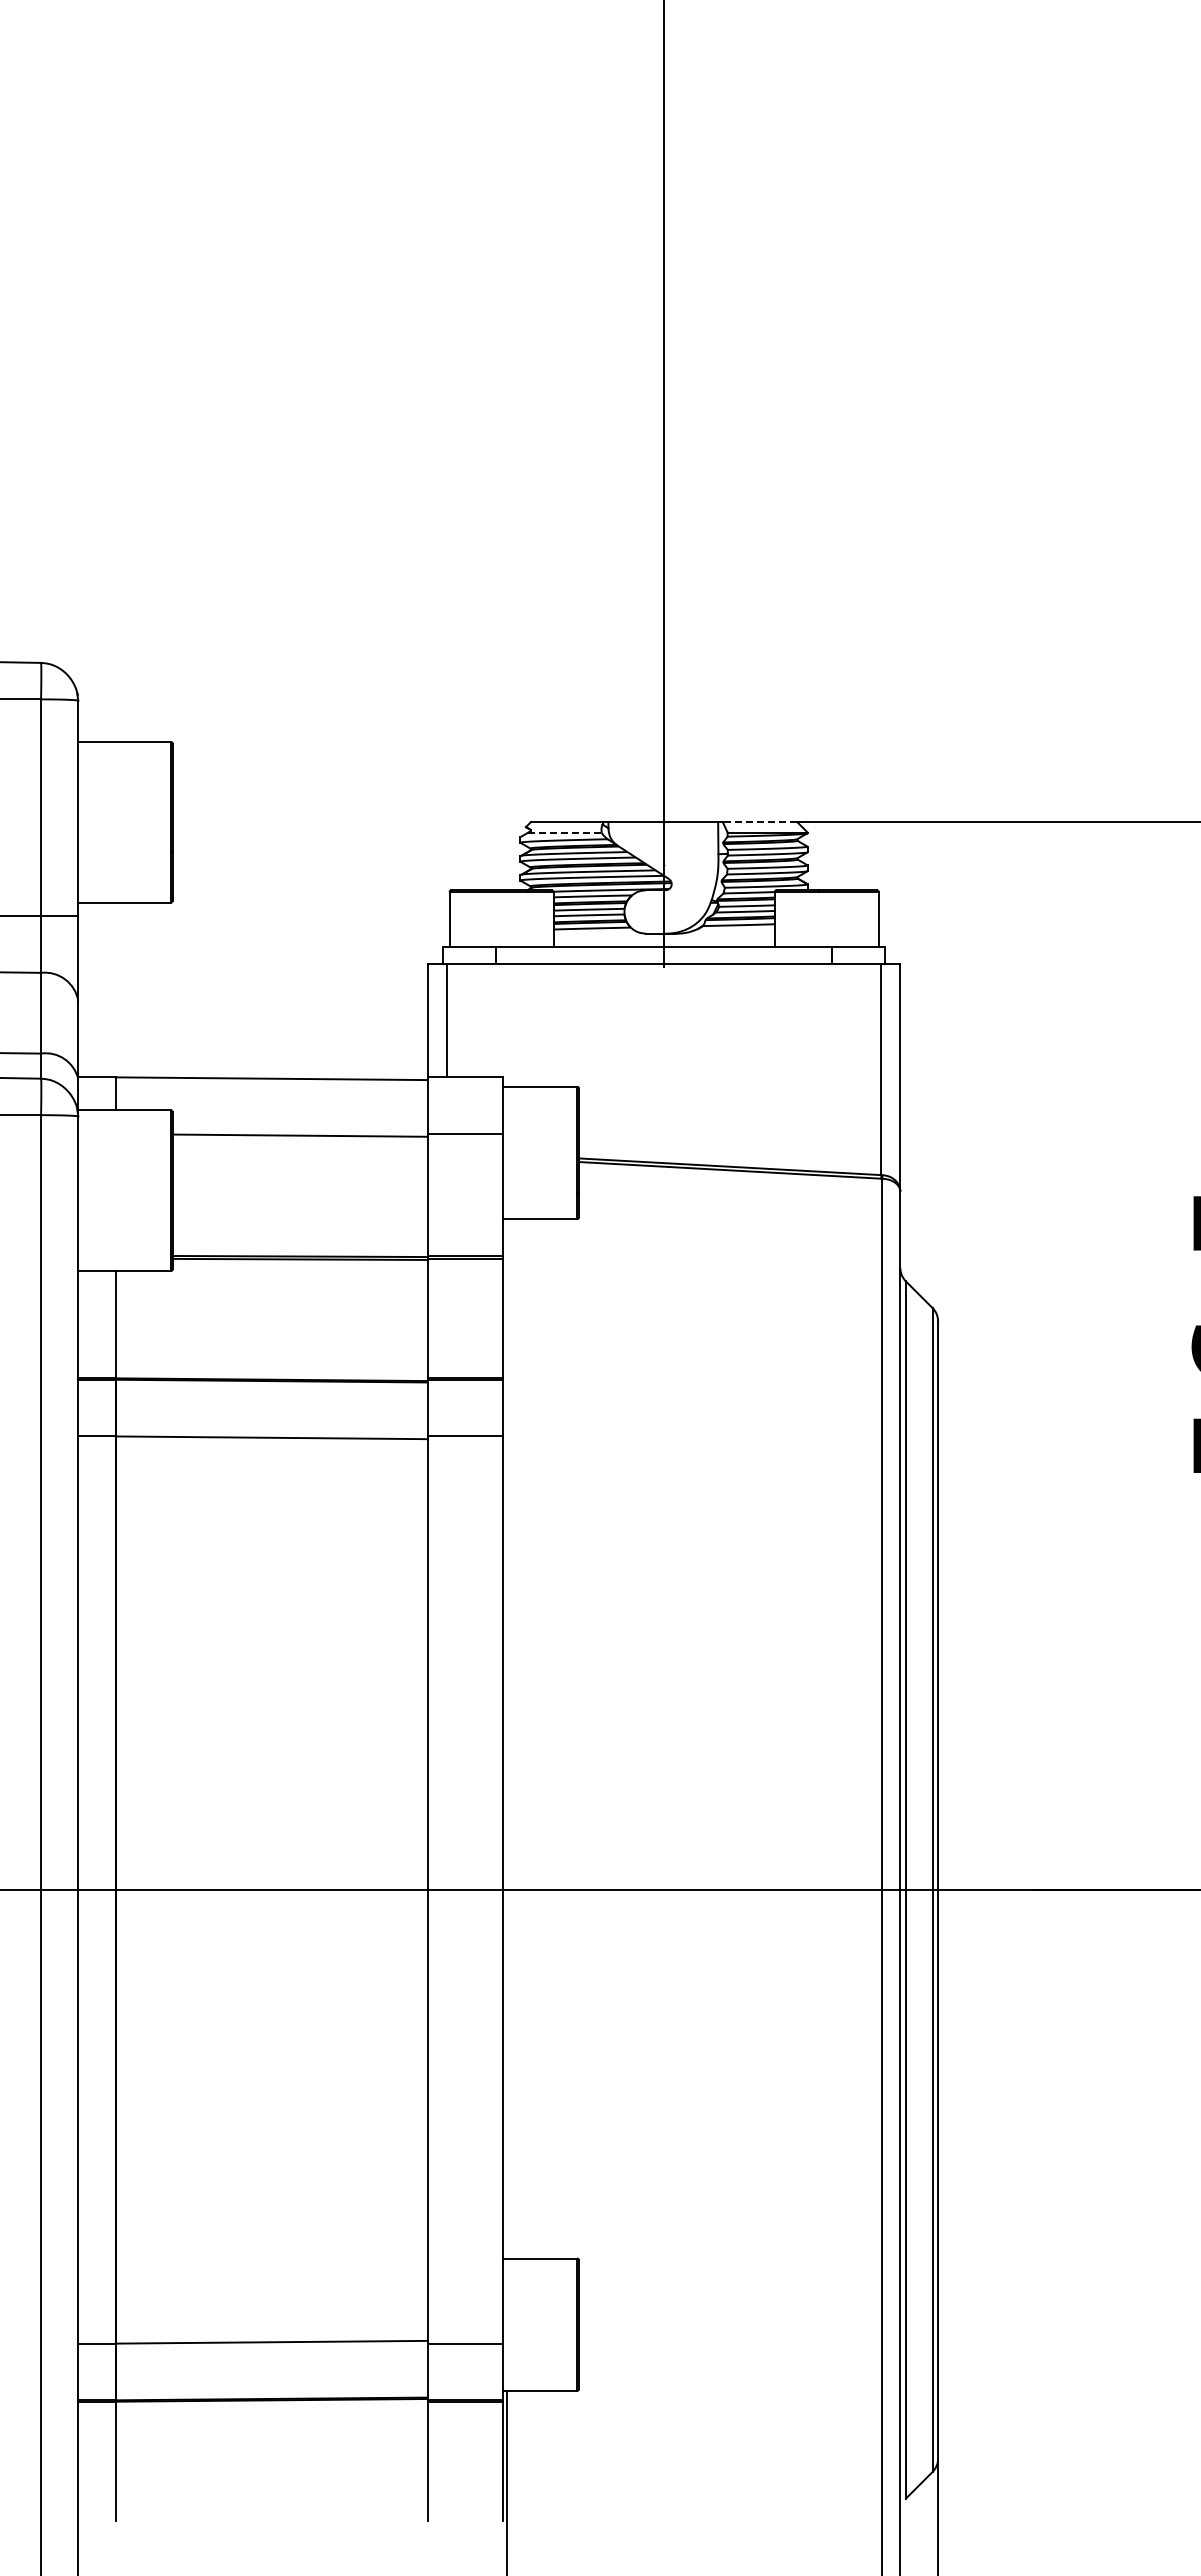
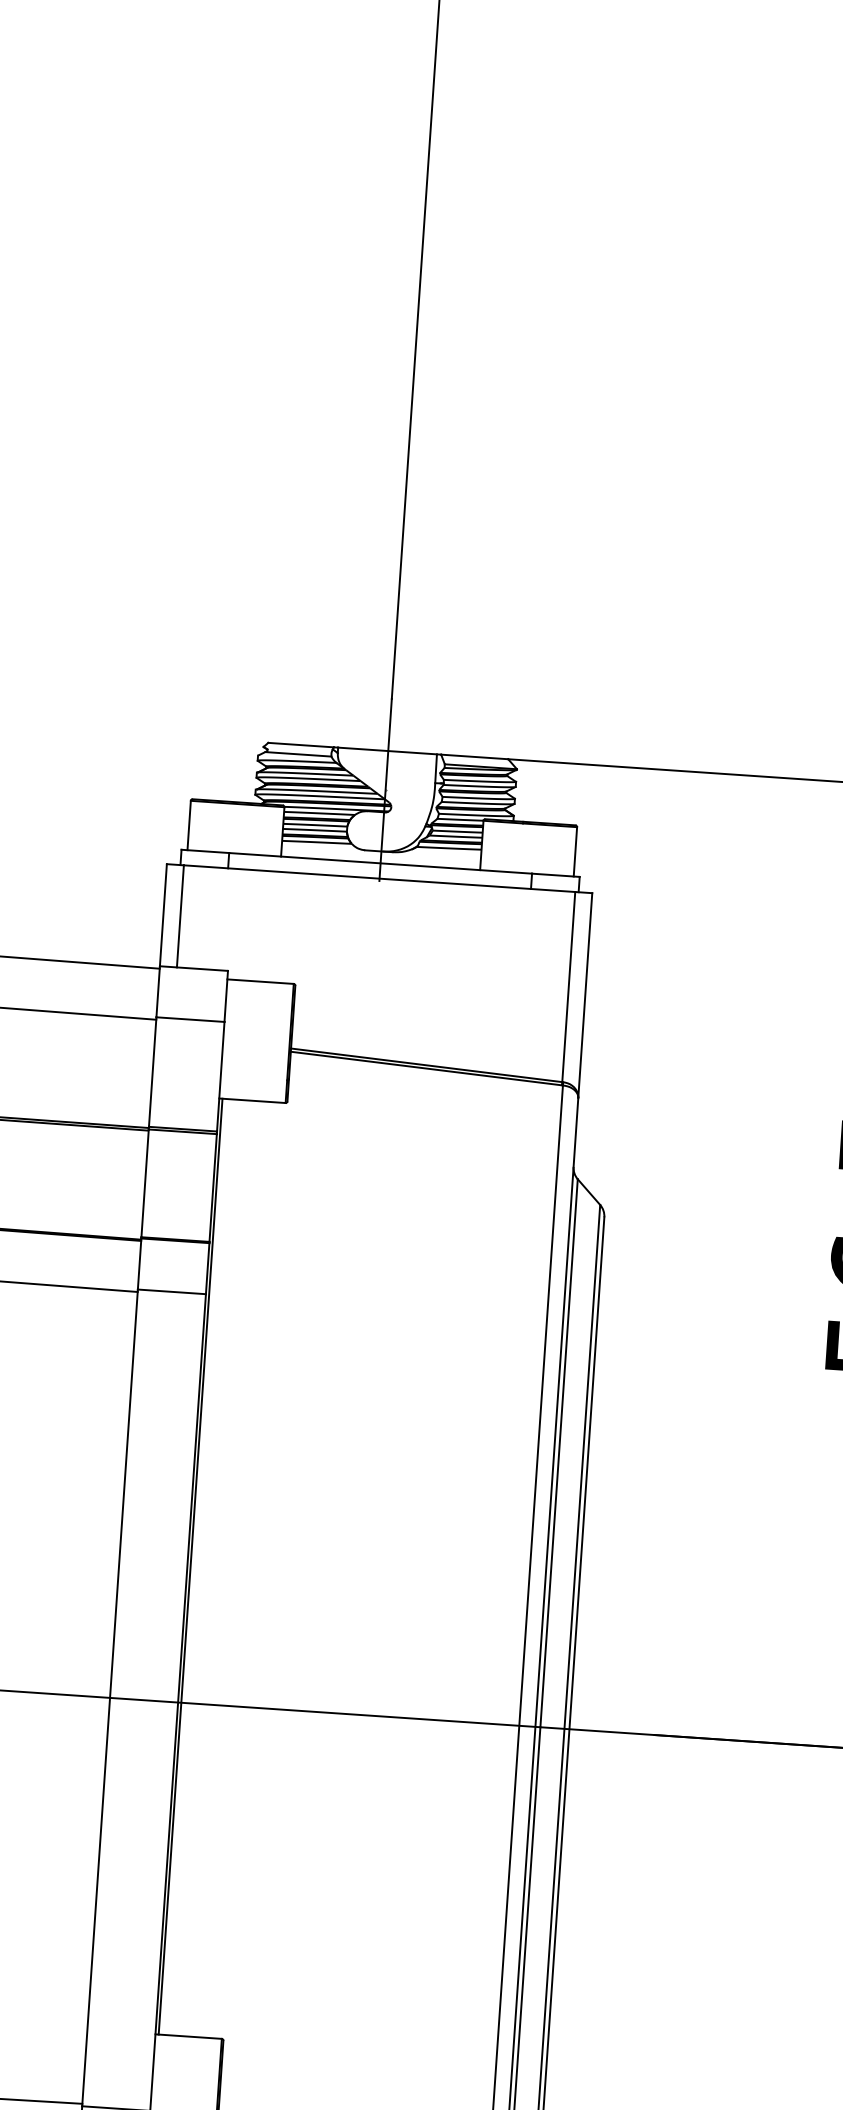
line: (759, 822) -> (474, 757), dashed -> solid
line: (564, 832) -> (297, 754), dashed -> solid
line: (507, 1738) -> (191, 1566), added

